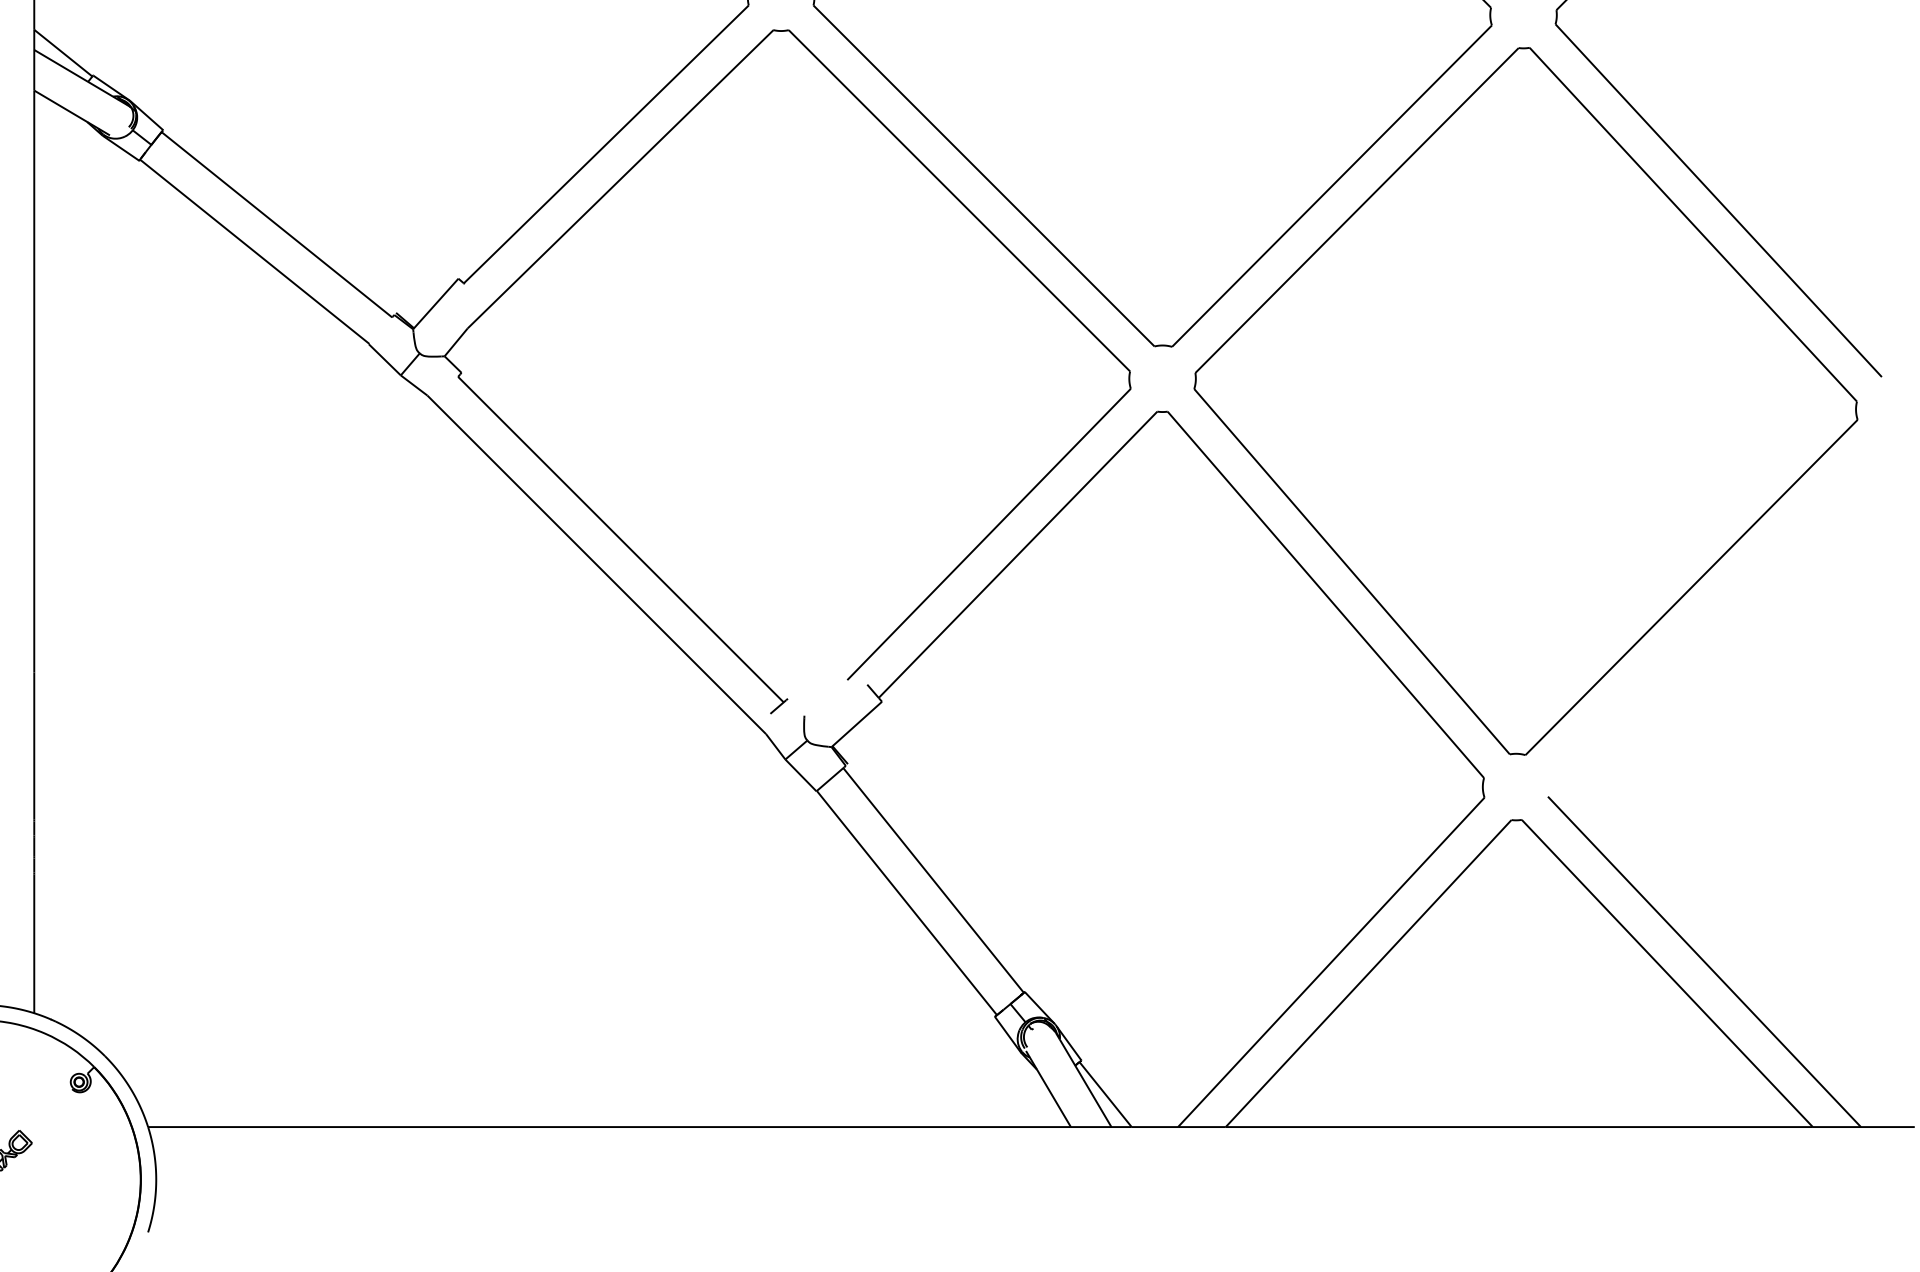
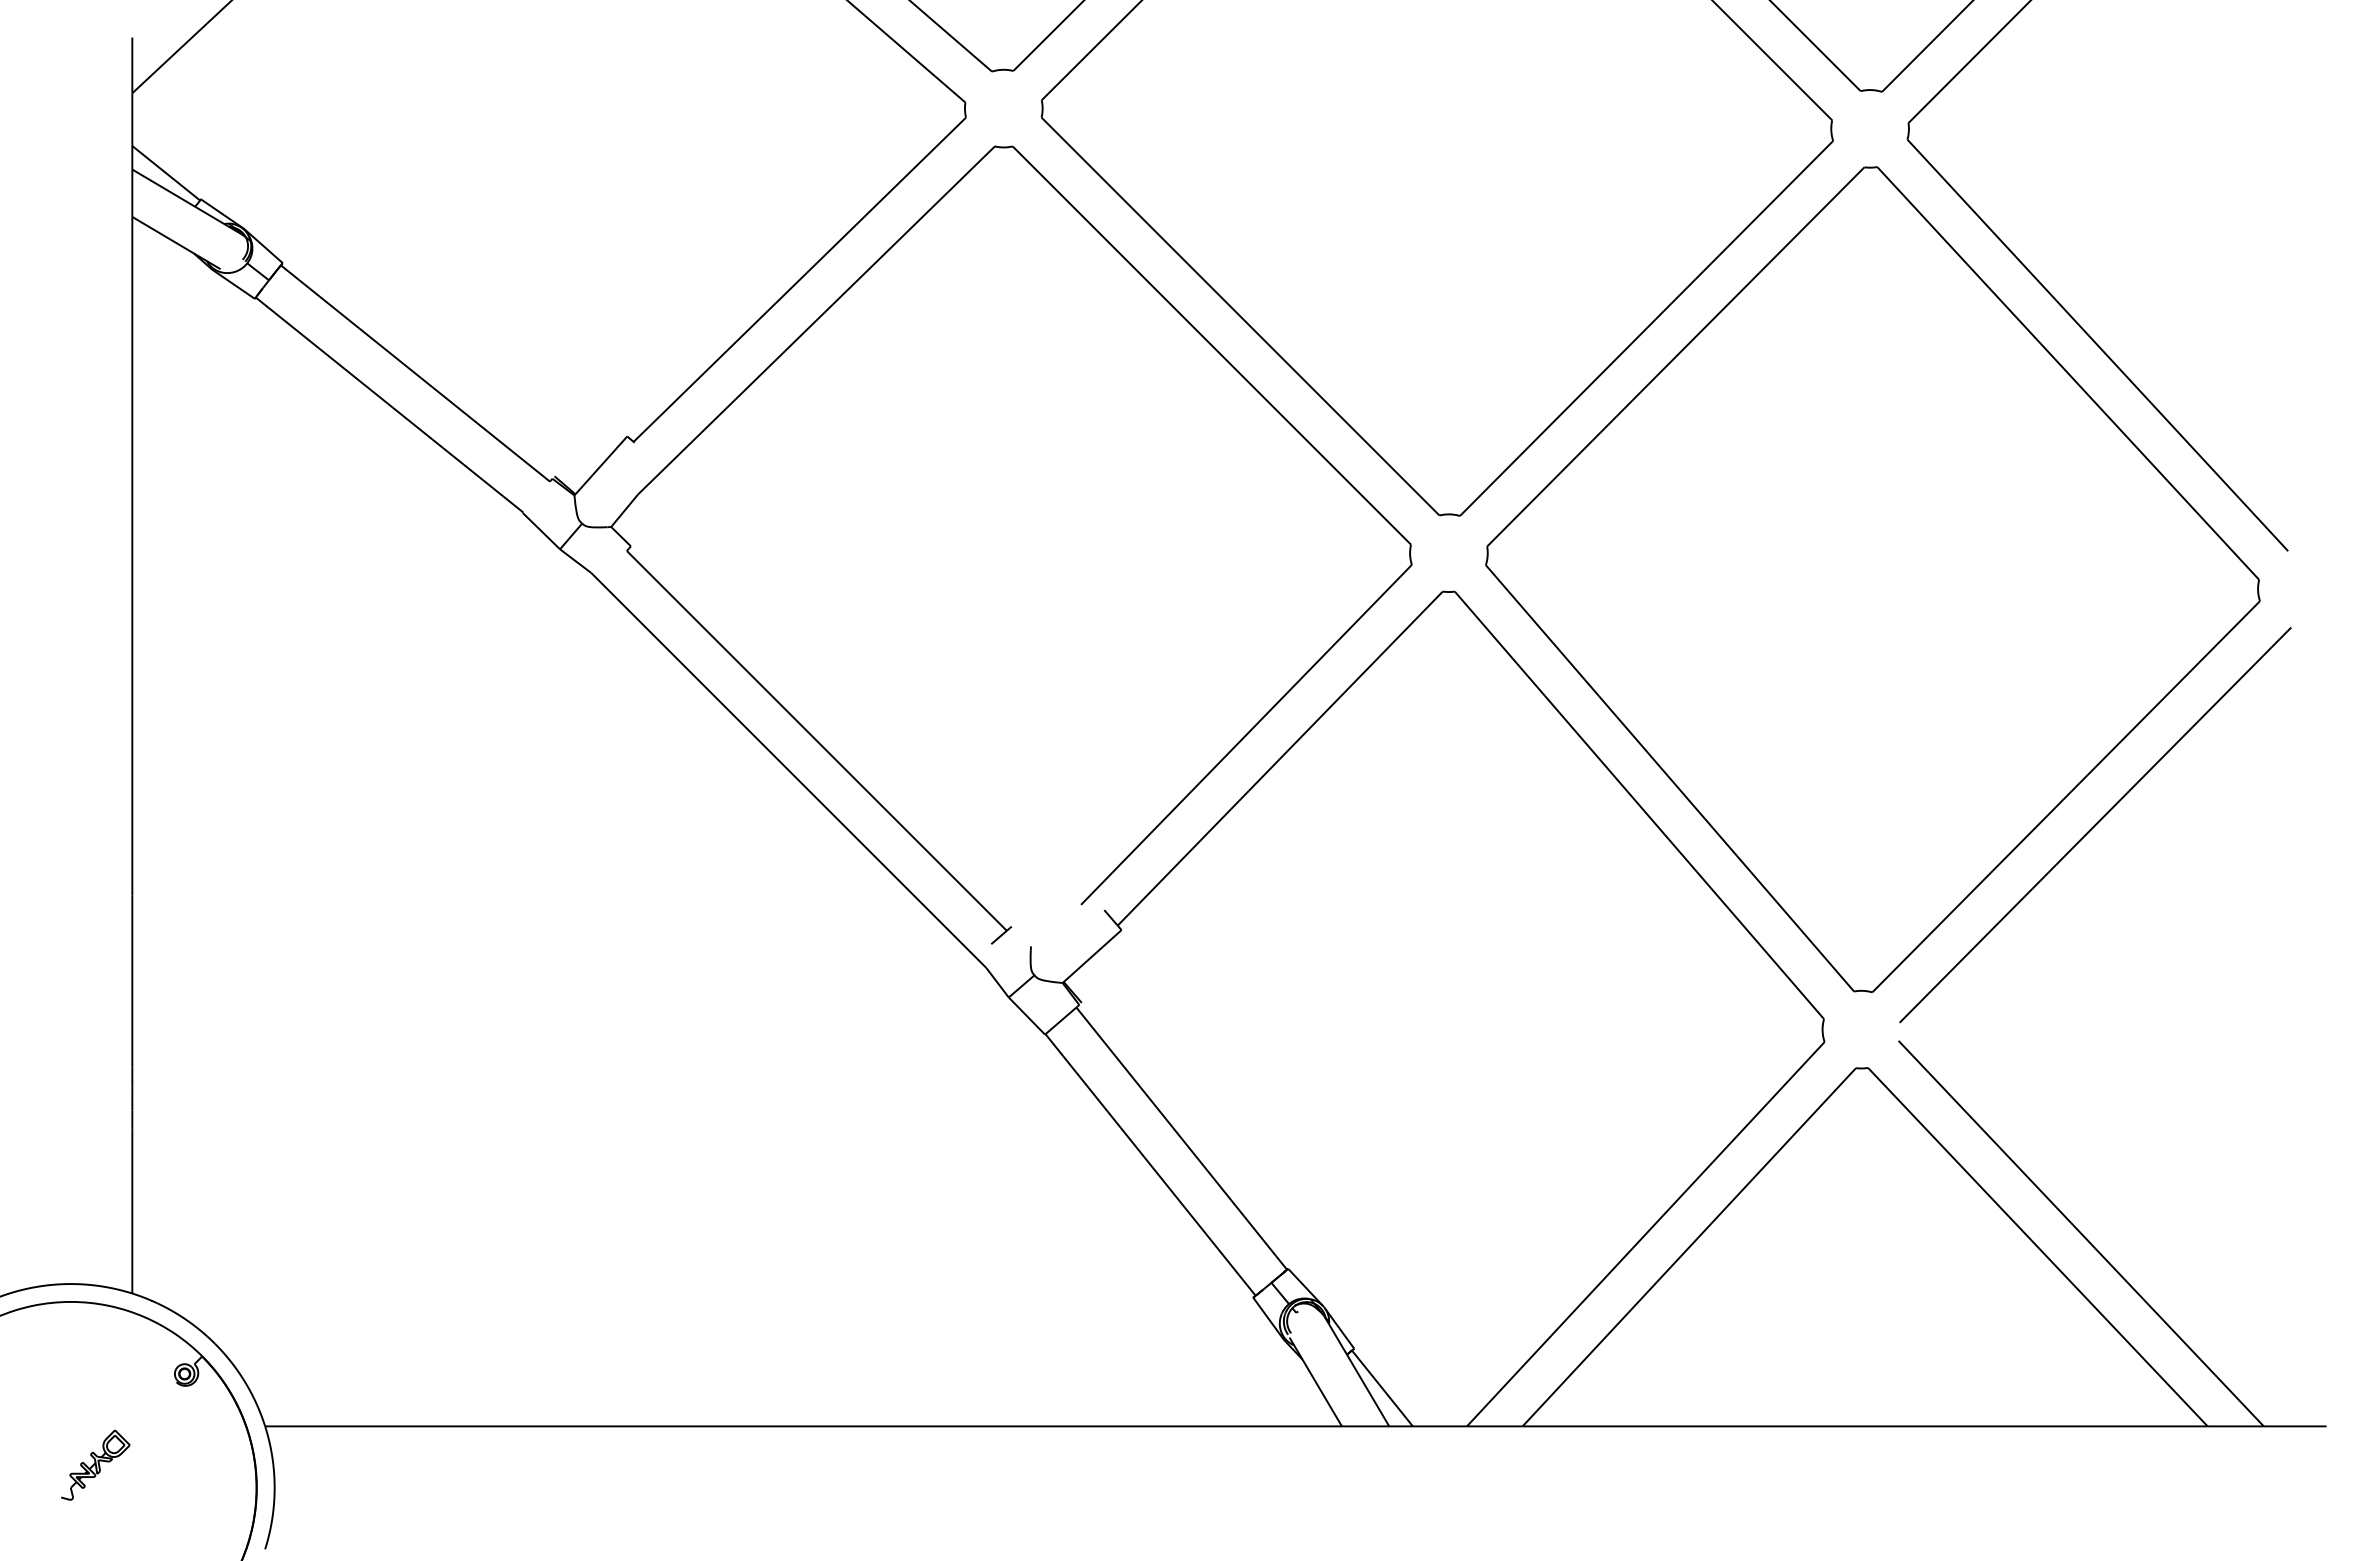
line: (1716, 612) -> (2095, 825), added

